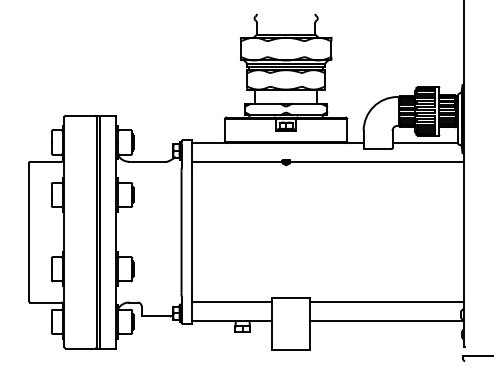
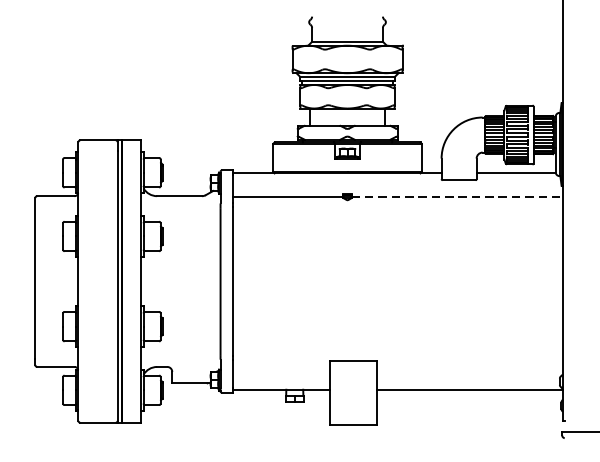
line: (377, 162) -> (458, 197), solid -> dashed
line: (231, 301) -> (281, 365), removed
line: (386, 301) -> (469, 365), removed

